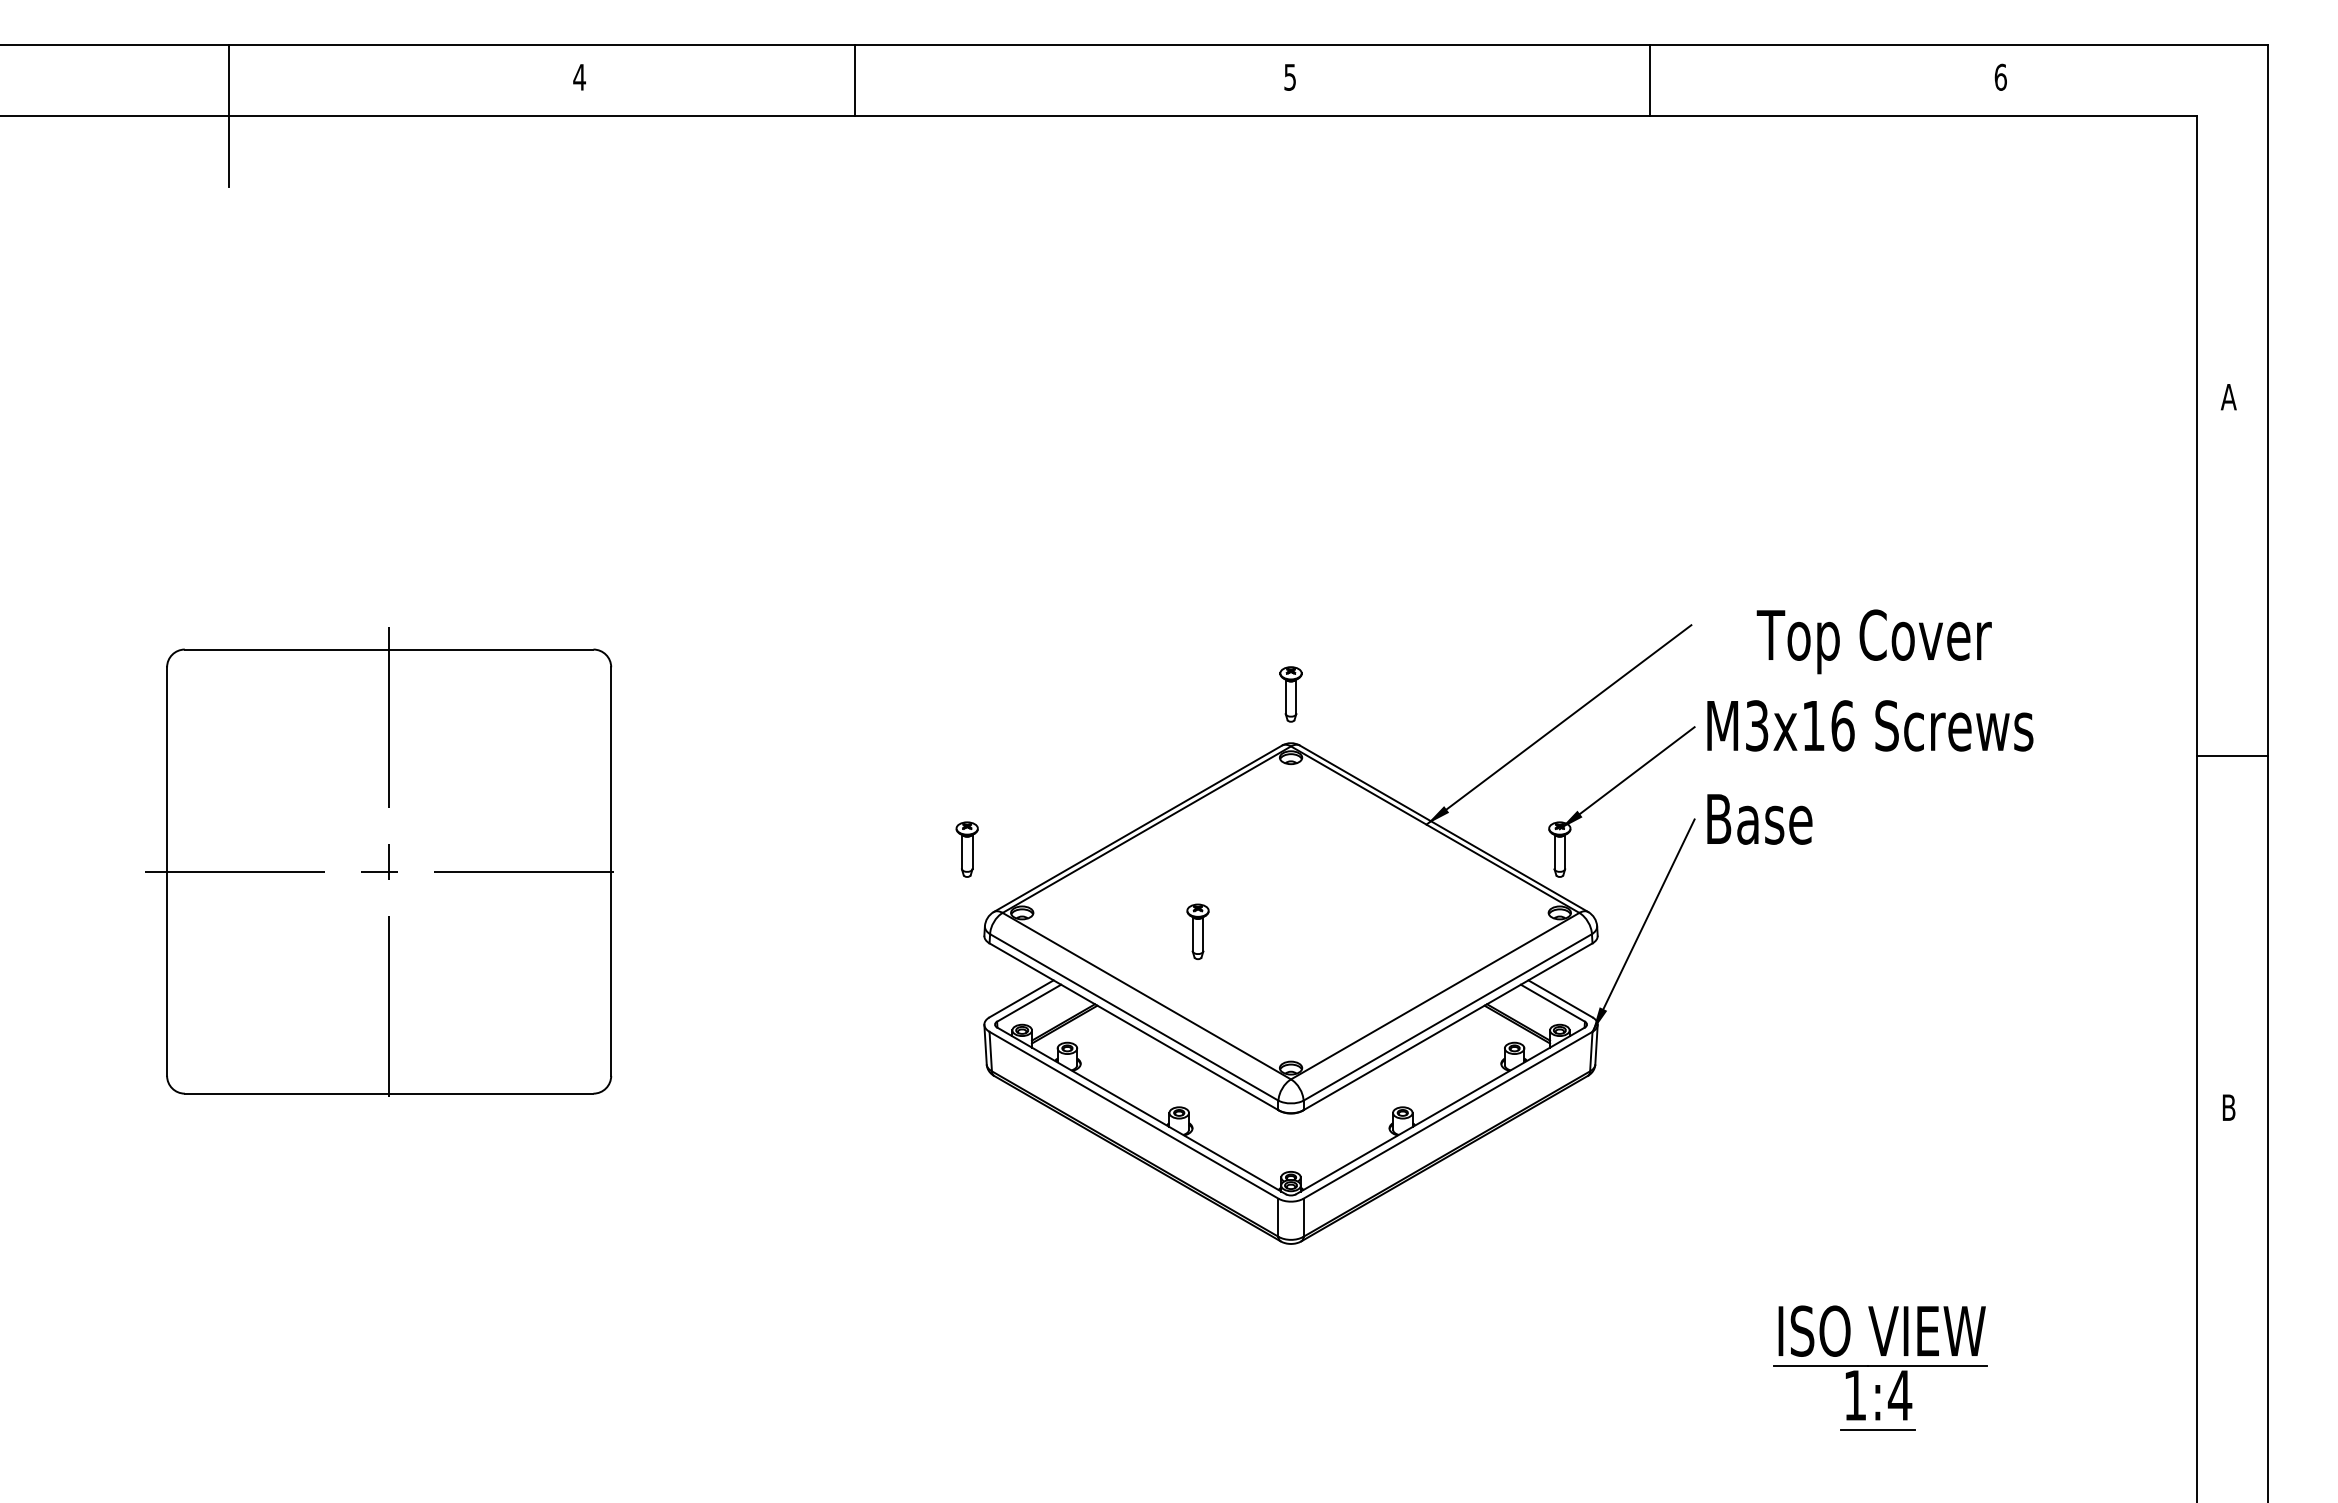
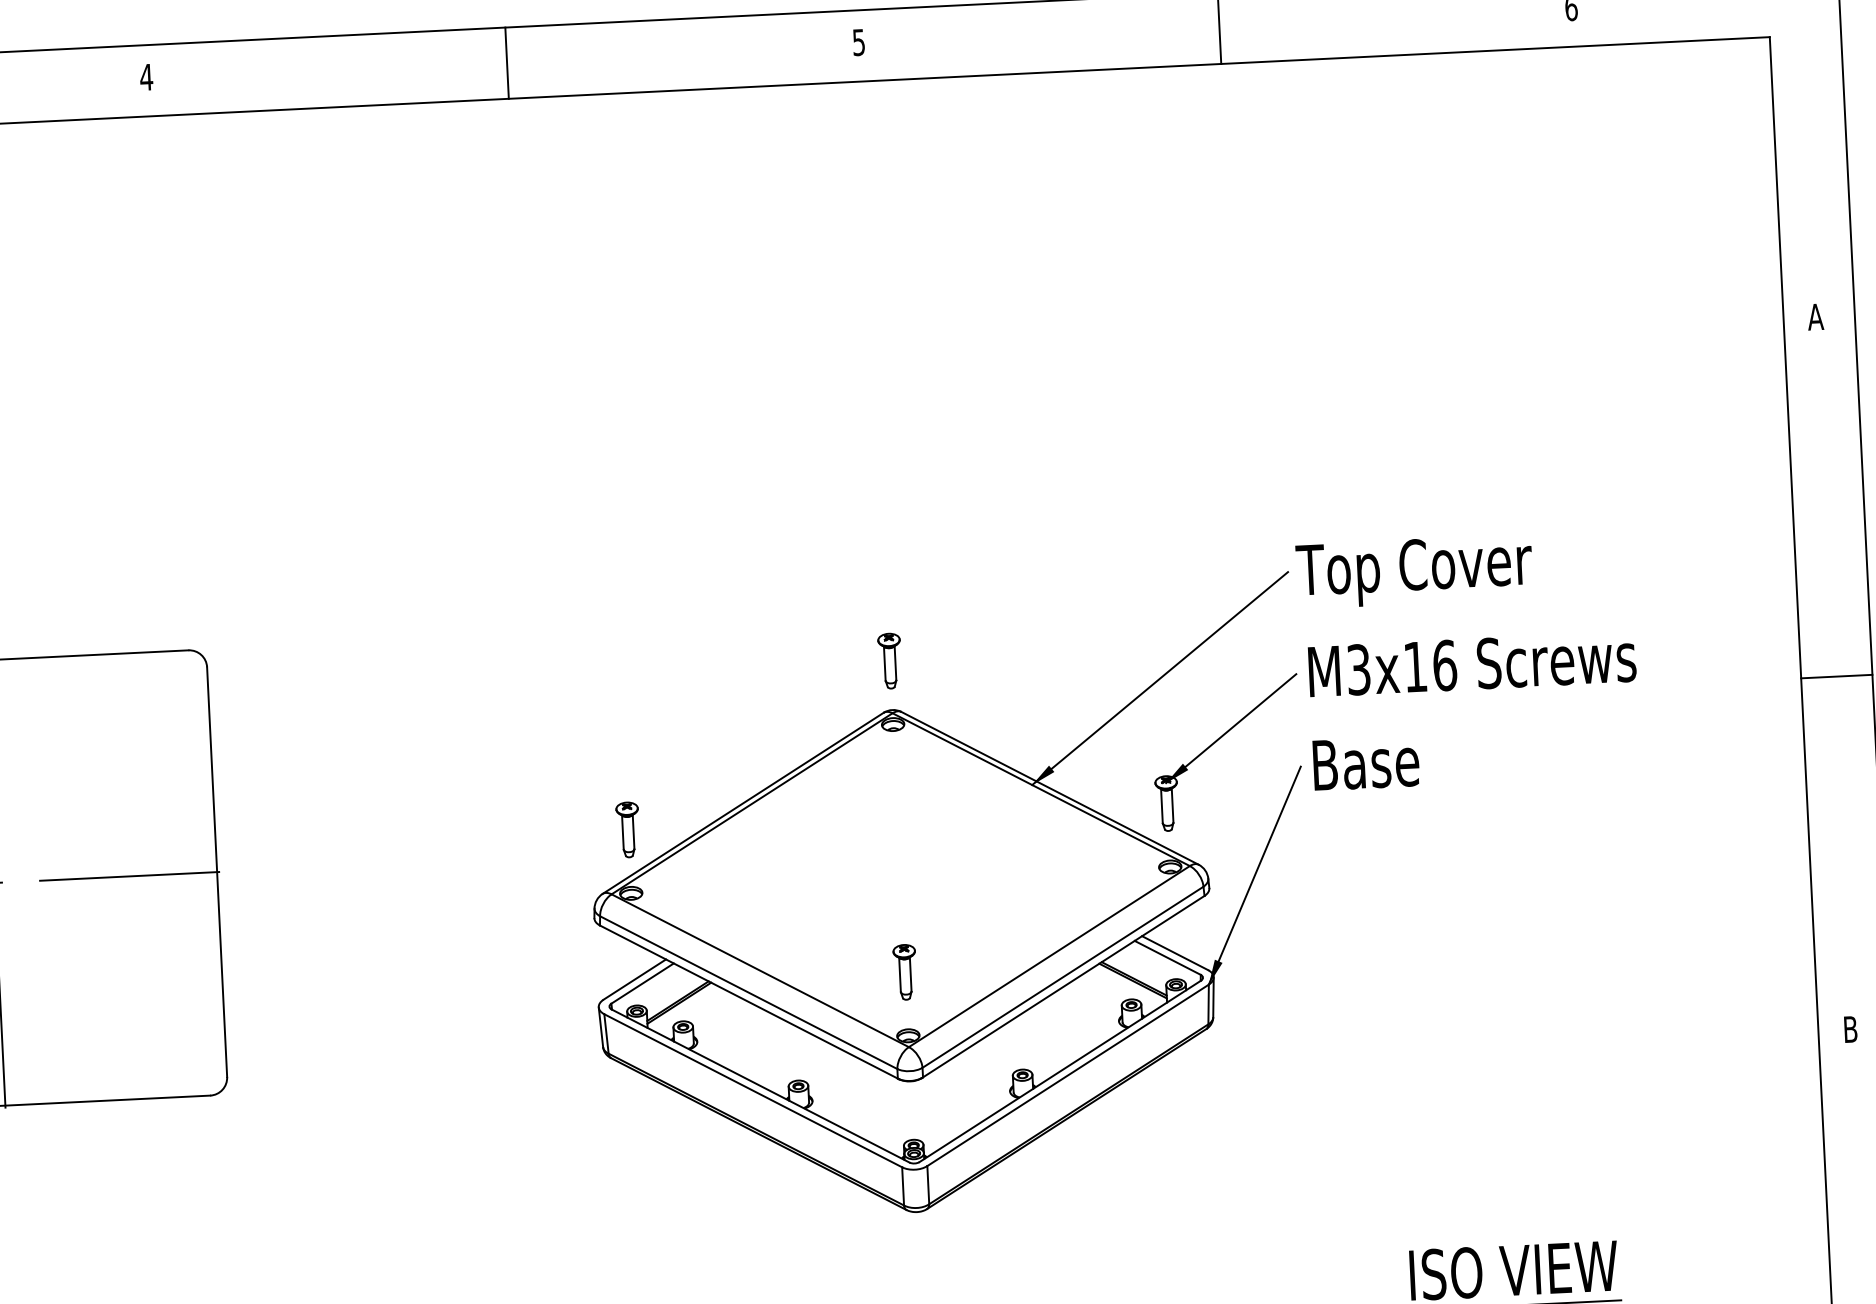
line: (855, 80) -> (507, 62), moved
text: (1873, 641) -> (1413, 571), moved
part: (966, 849) -> (627, 829), moved
part: (1197, 931) -> (904, 972), moved

